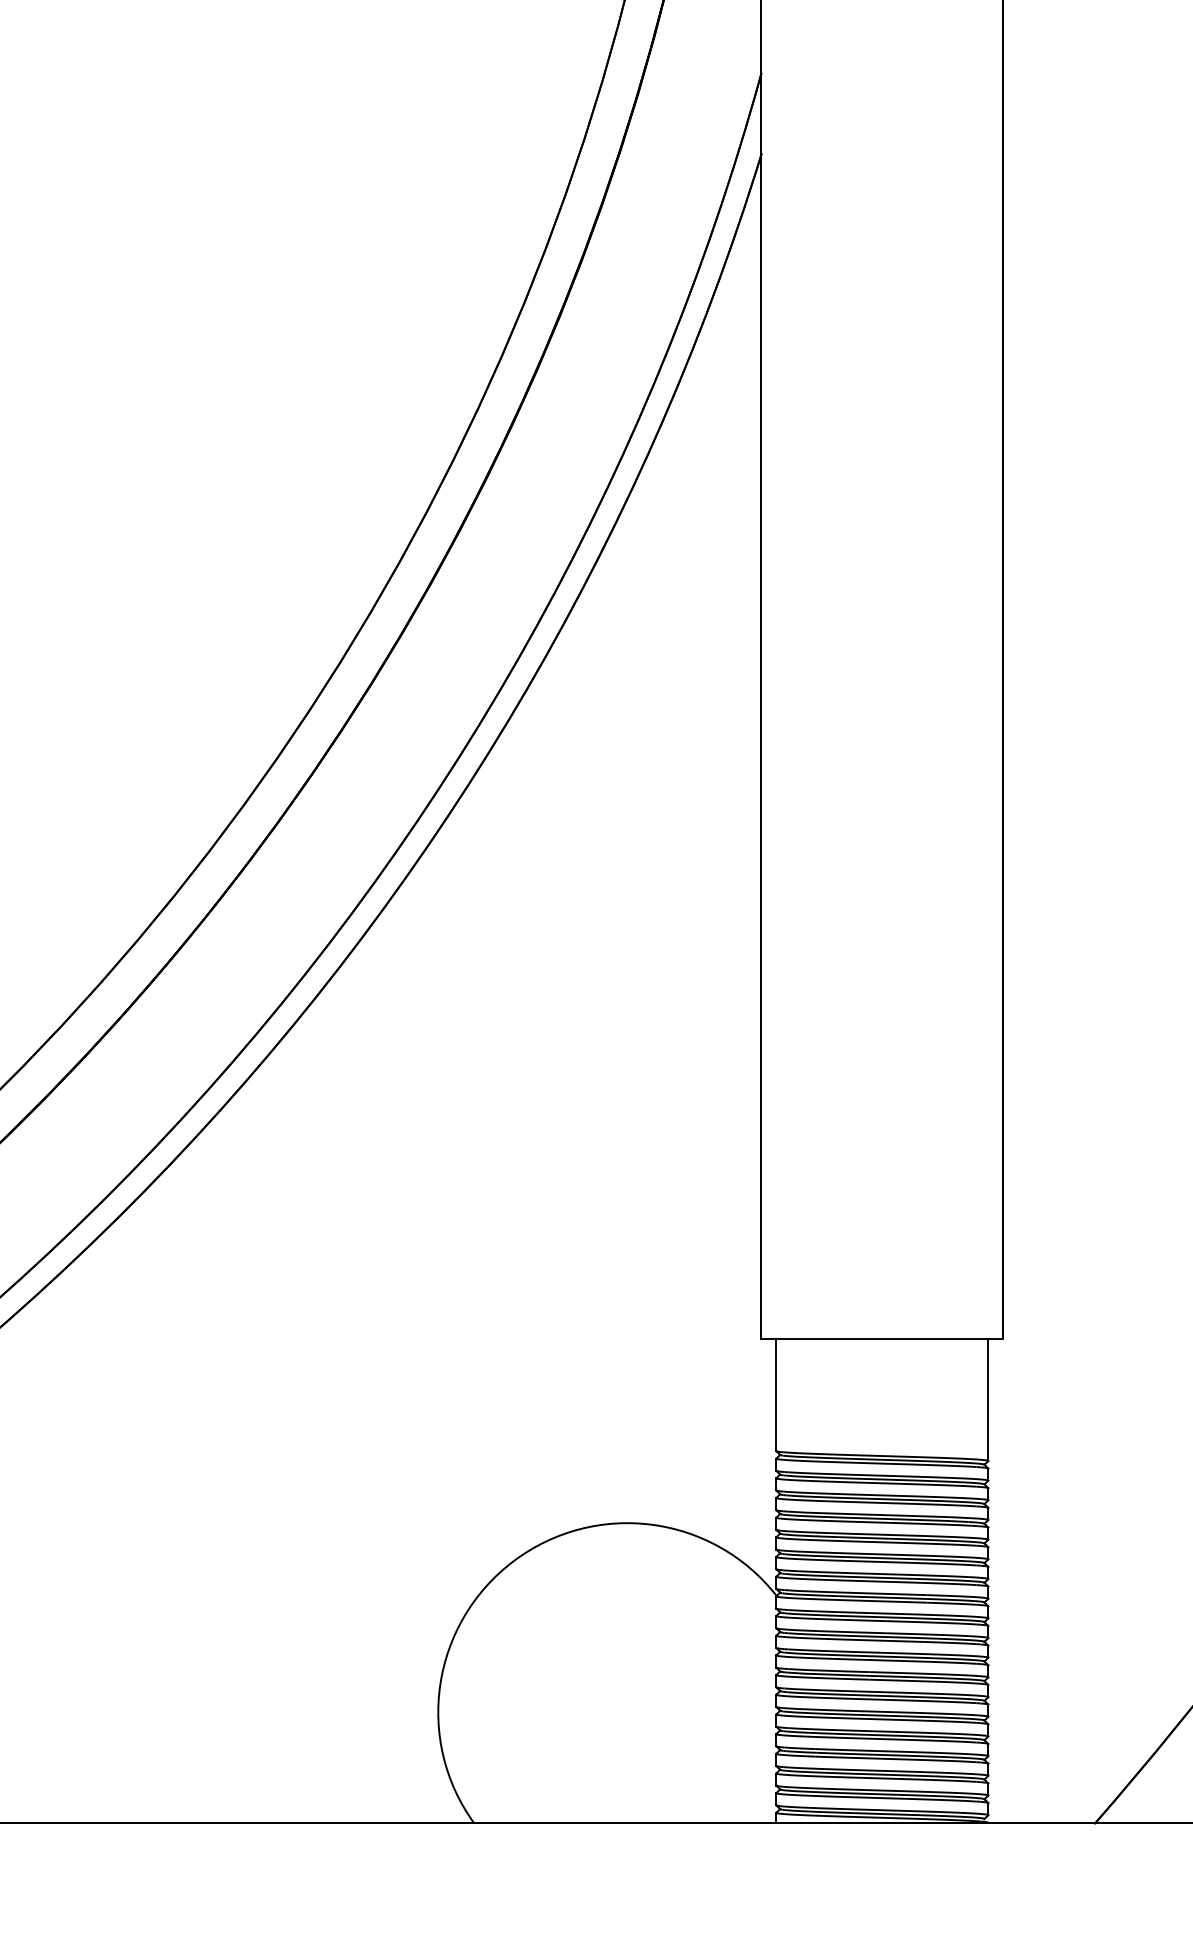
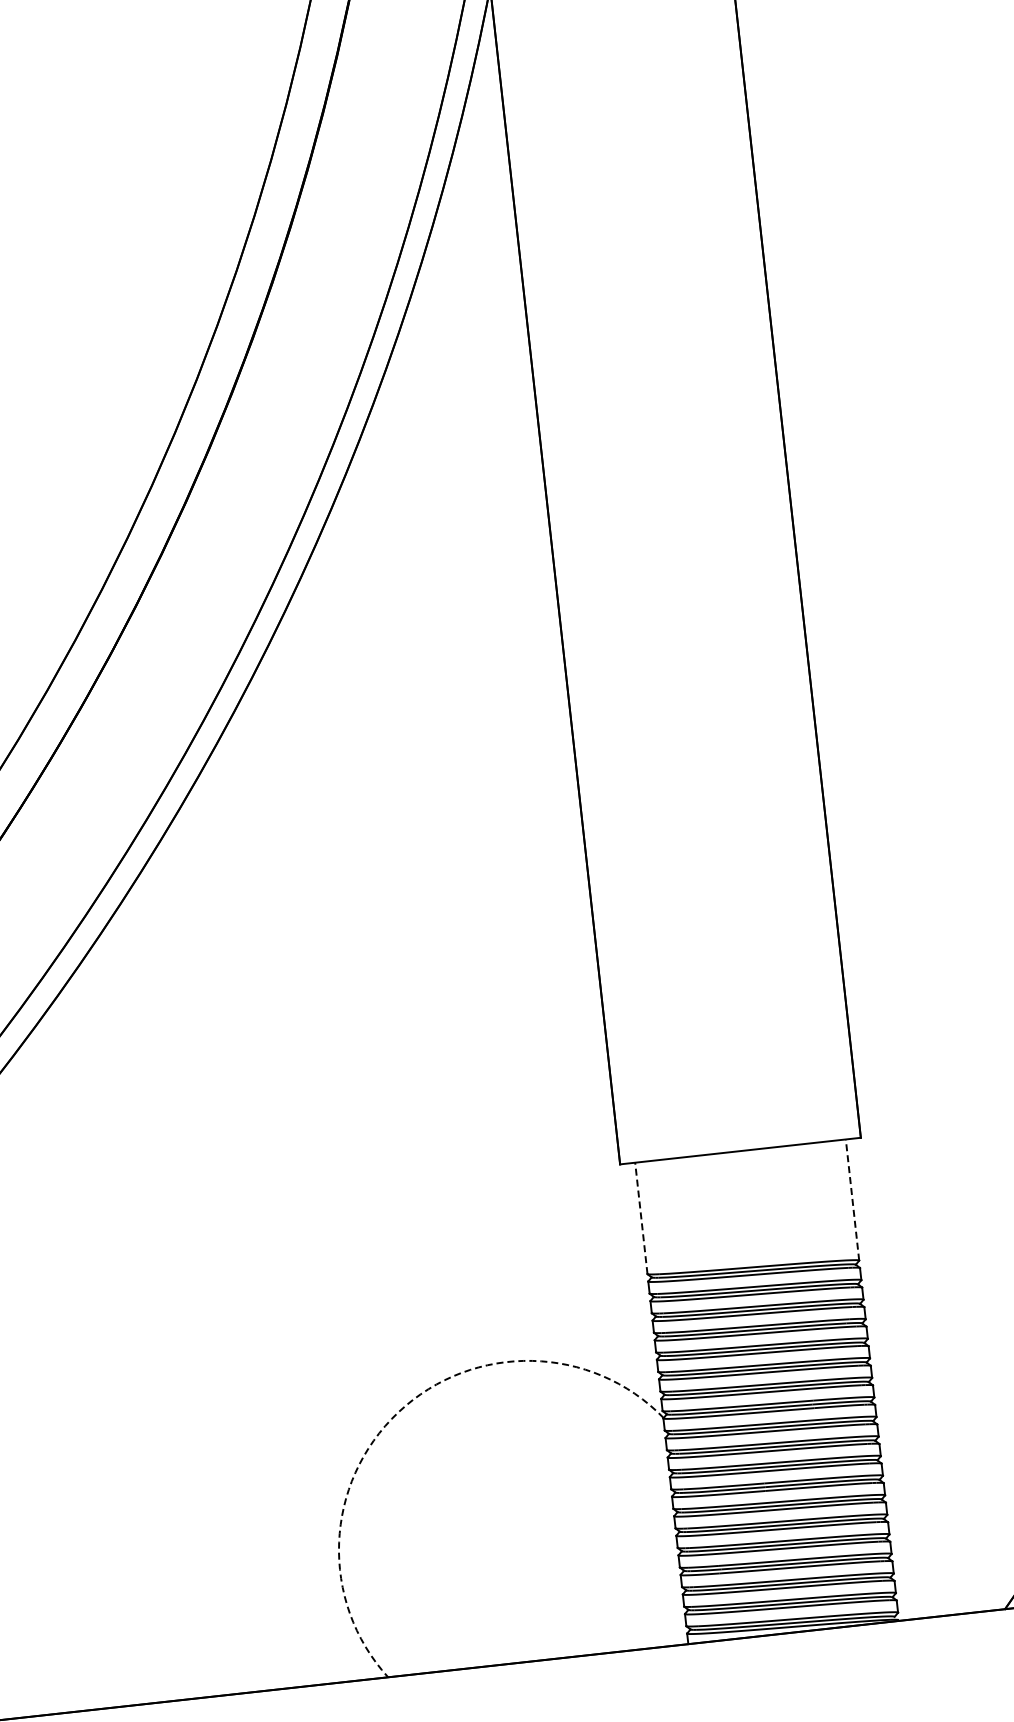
line: (776, 1394) -> (641, 1217), solid -> dashed
line: (988, 1400) -> (852, 1200), solid -> dashed
arc: (513, 1561) -> (398, 1412), solid -> dashed

